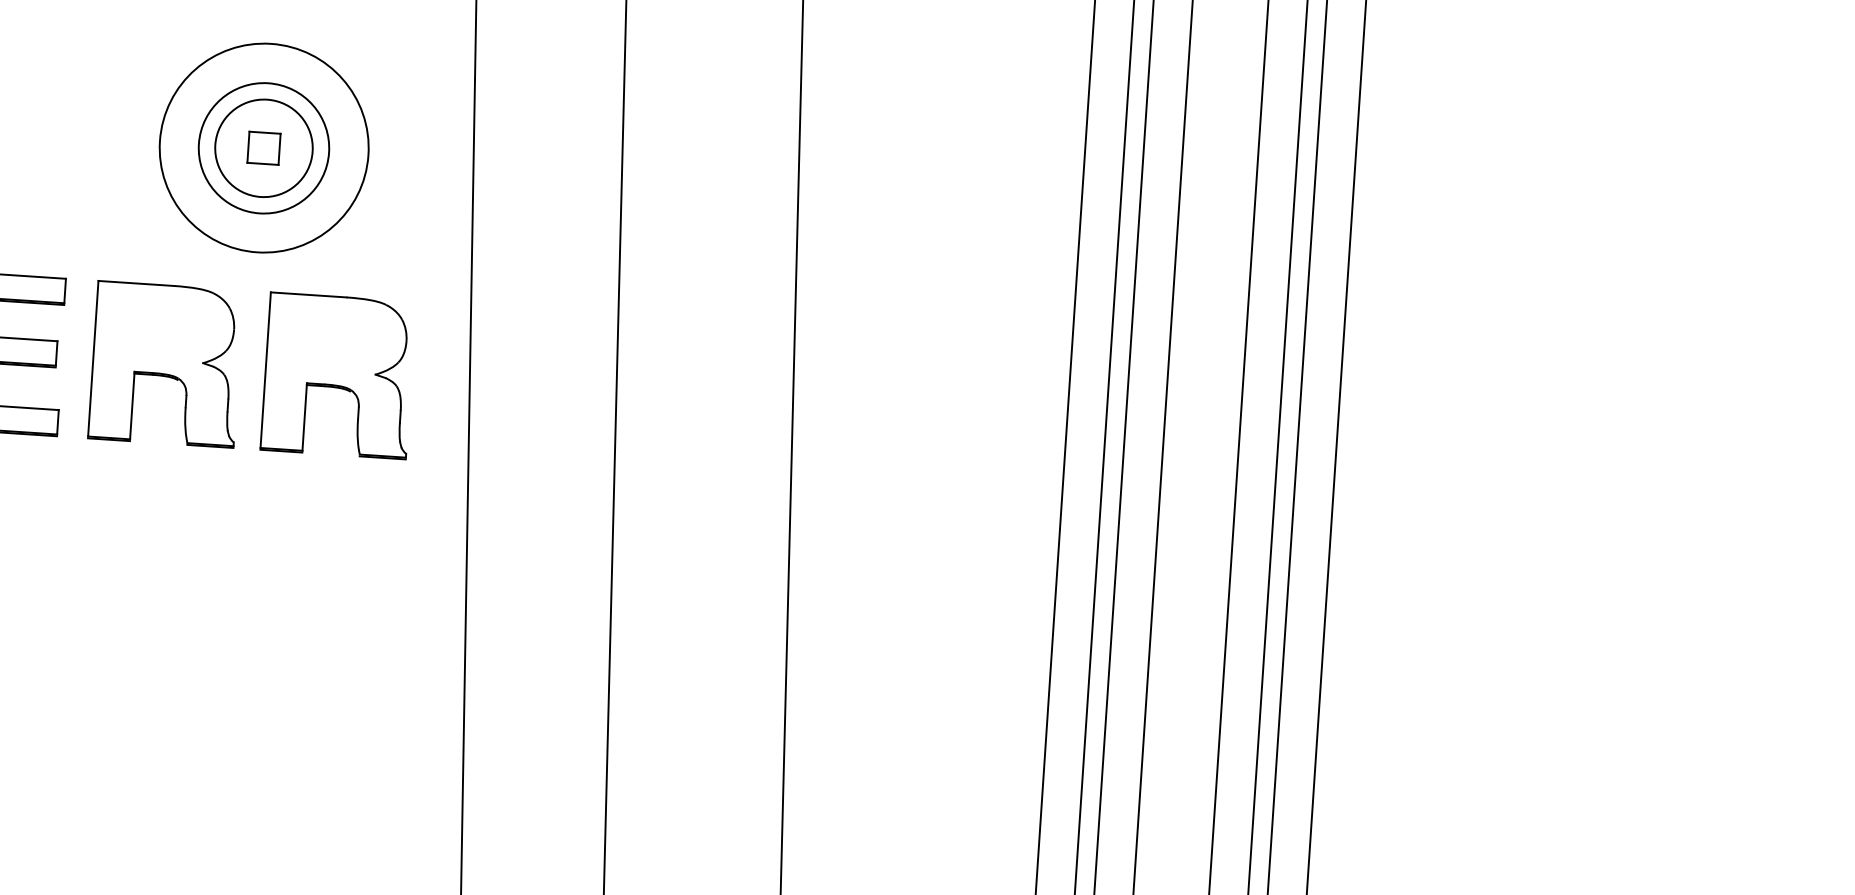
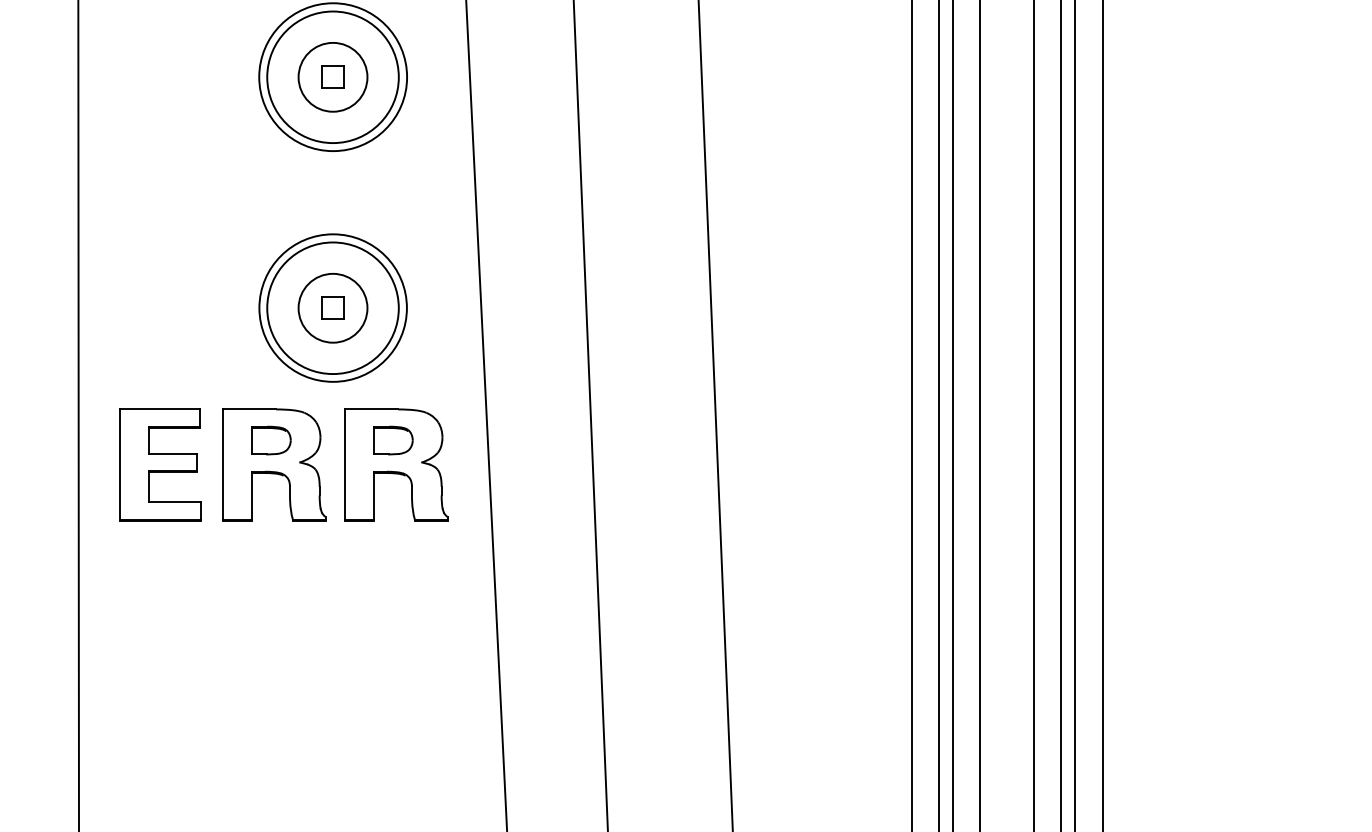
circle: (263, 148) -> (332, 308), size x1.43
part: (164, 329) -> (271, 440), added
part: (337, 340) -> (393, 440), added

